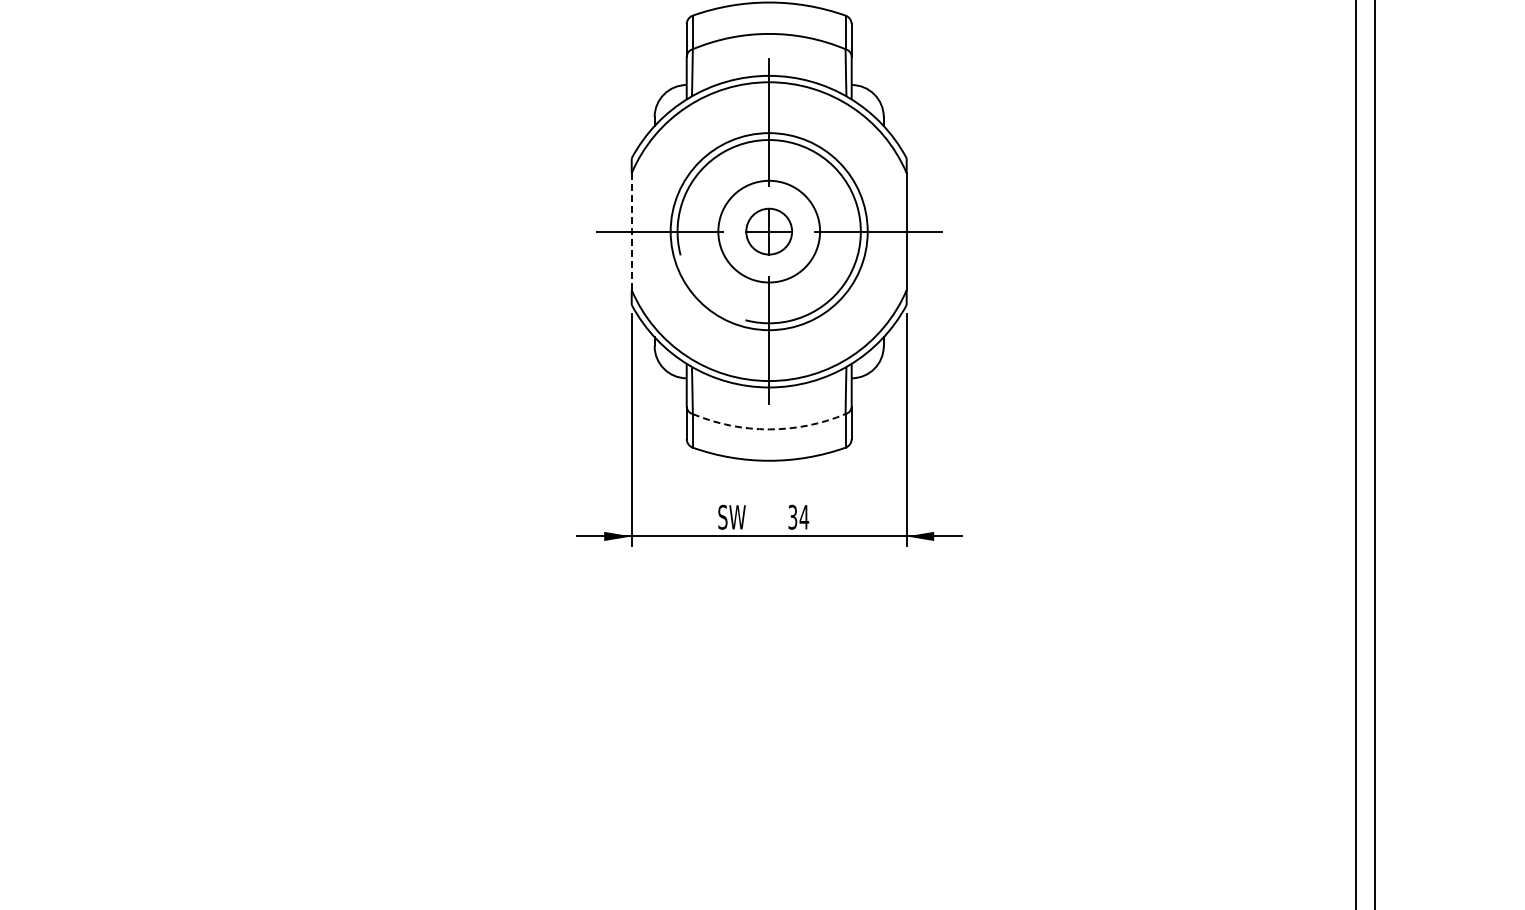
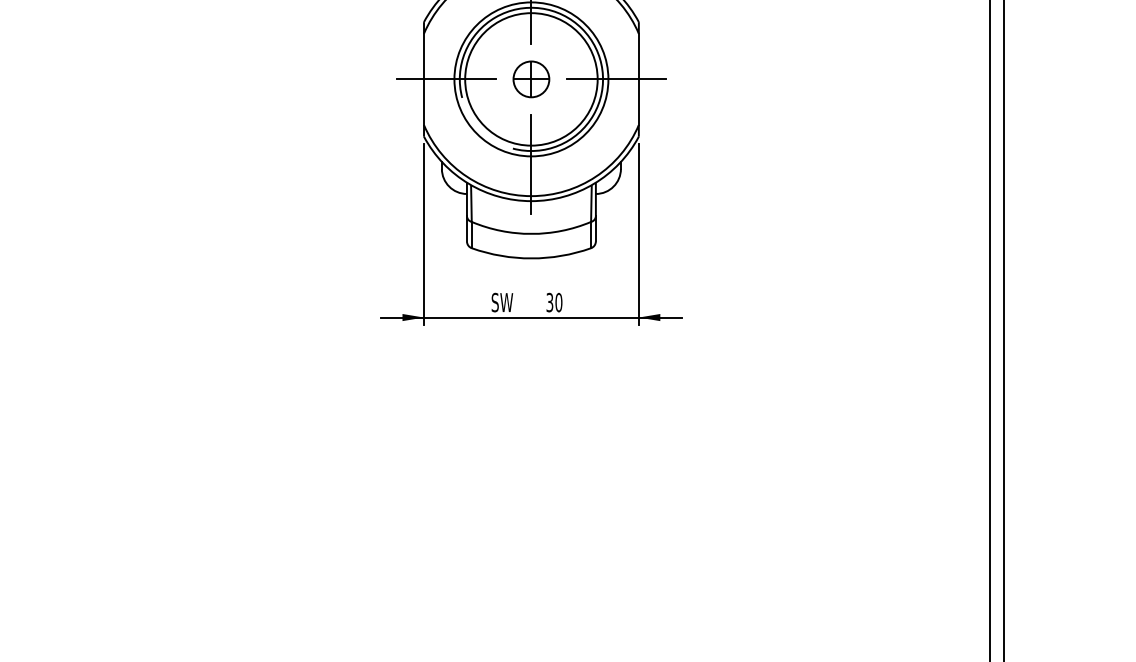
line: (631, 231) -> (423, 79), dashed -> solid
circle: (768, 231) -> (530, 79), size x1.67
arc: (769, 429) -> (531, 233), dashed -> solid
text: (804, 516) -> (559, 301), 34 -> 30

